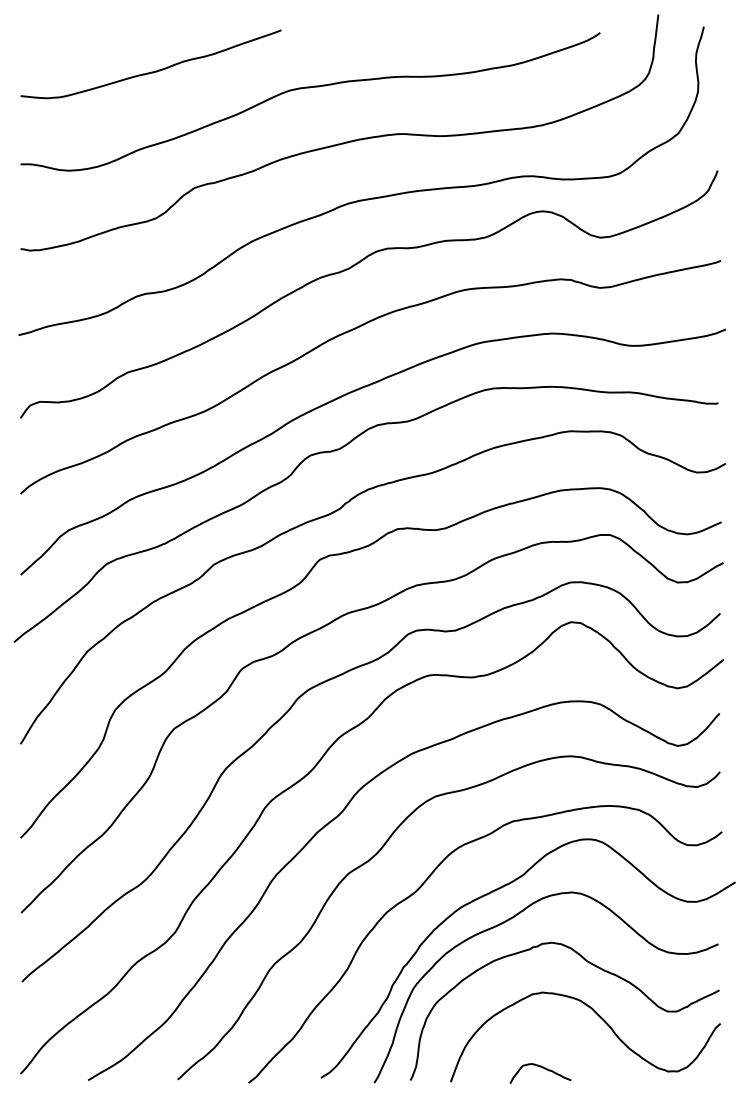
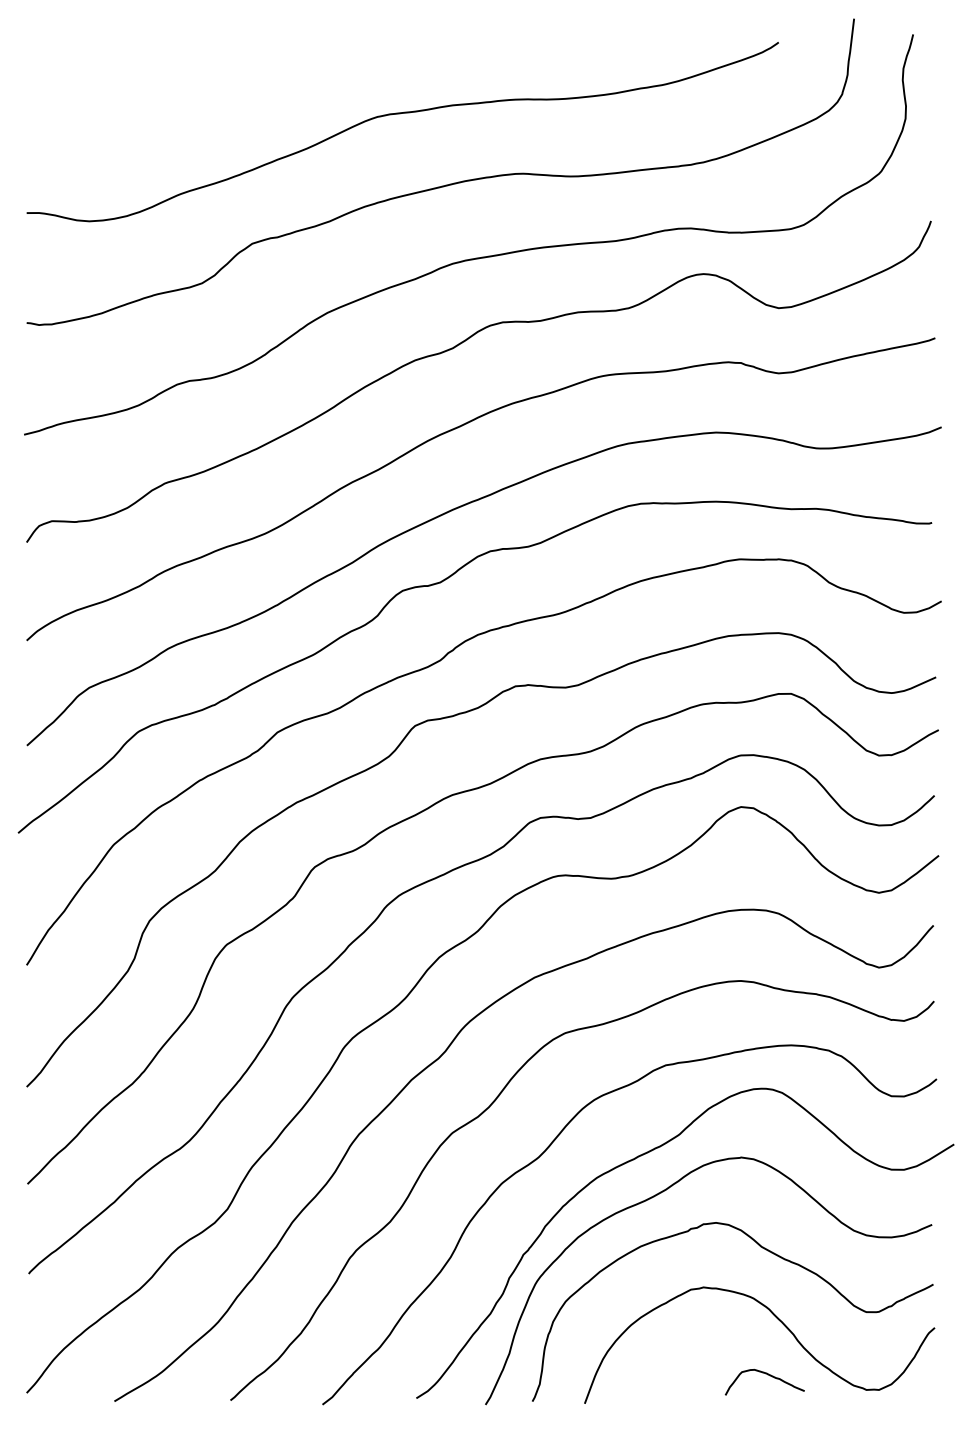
curve: (151, 71) -> (196, 92), removed
curve: (542, 1068) -> (767, 1375), moved

